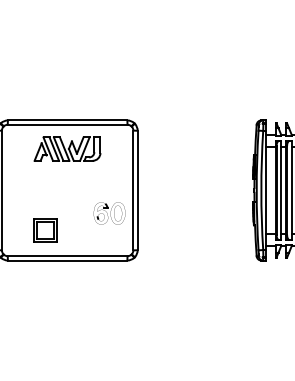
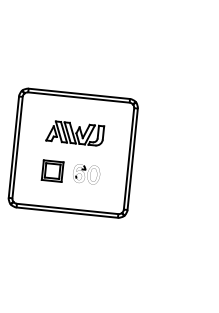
part: (67, 148) -> (75, 132), moved
part: (109, 213) -> (86, 174), moved
part: (45, 230) -> (52, 170), moved

